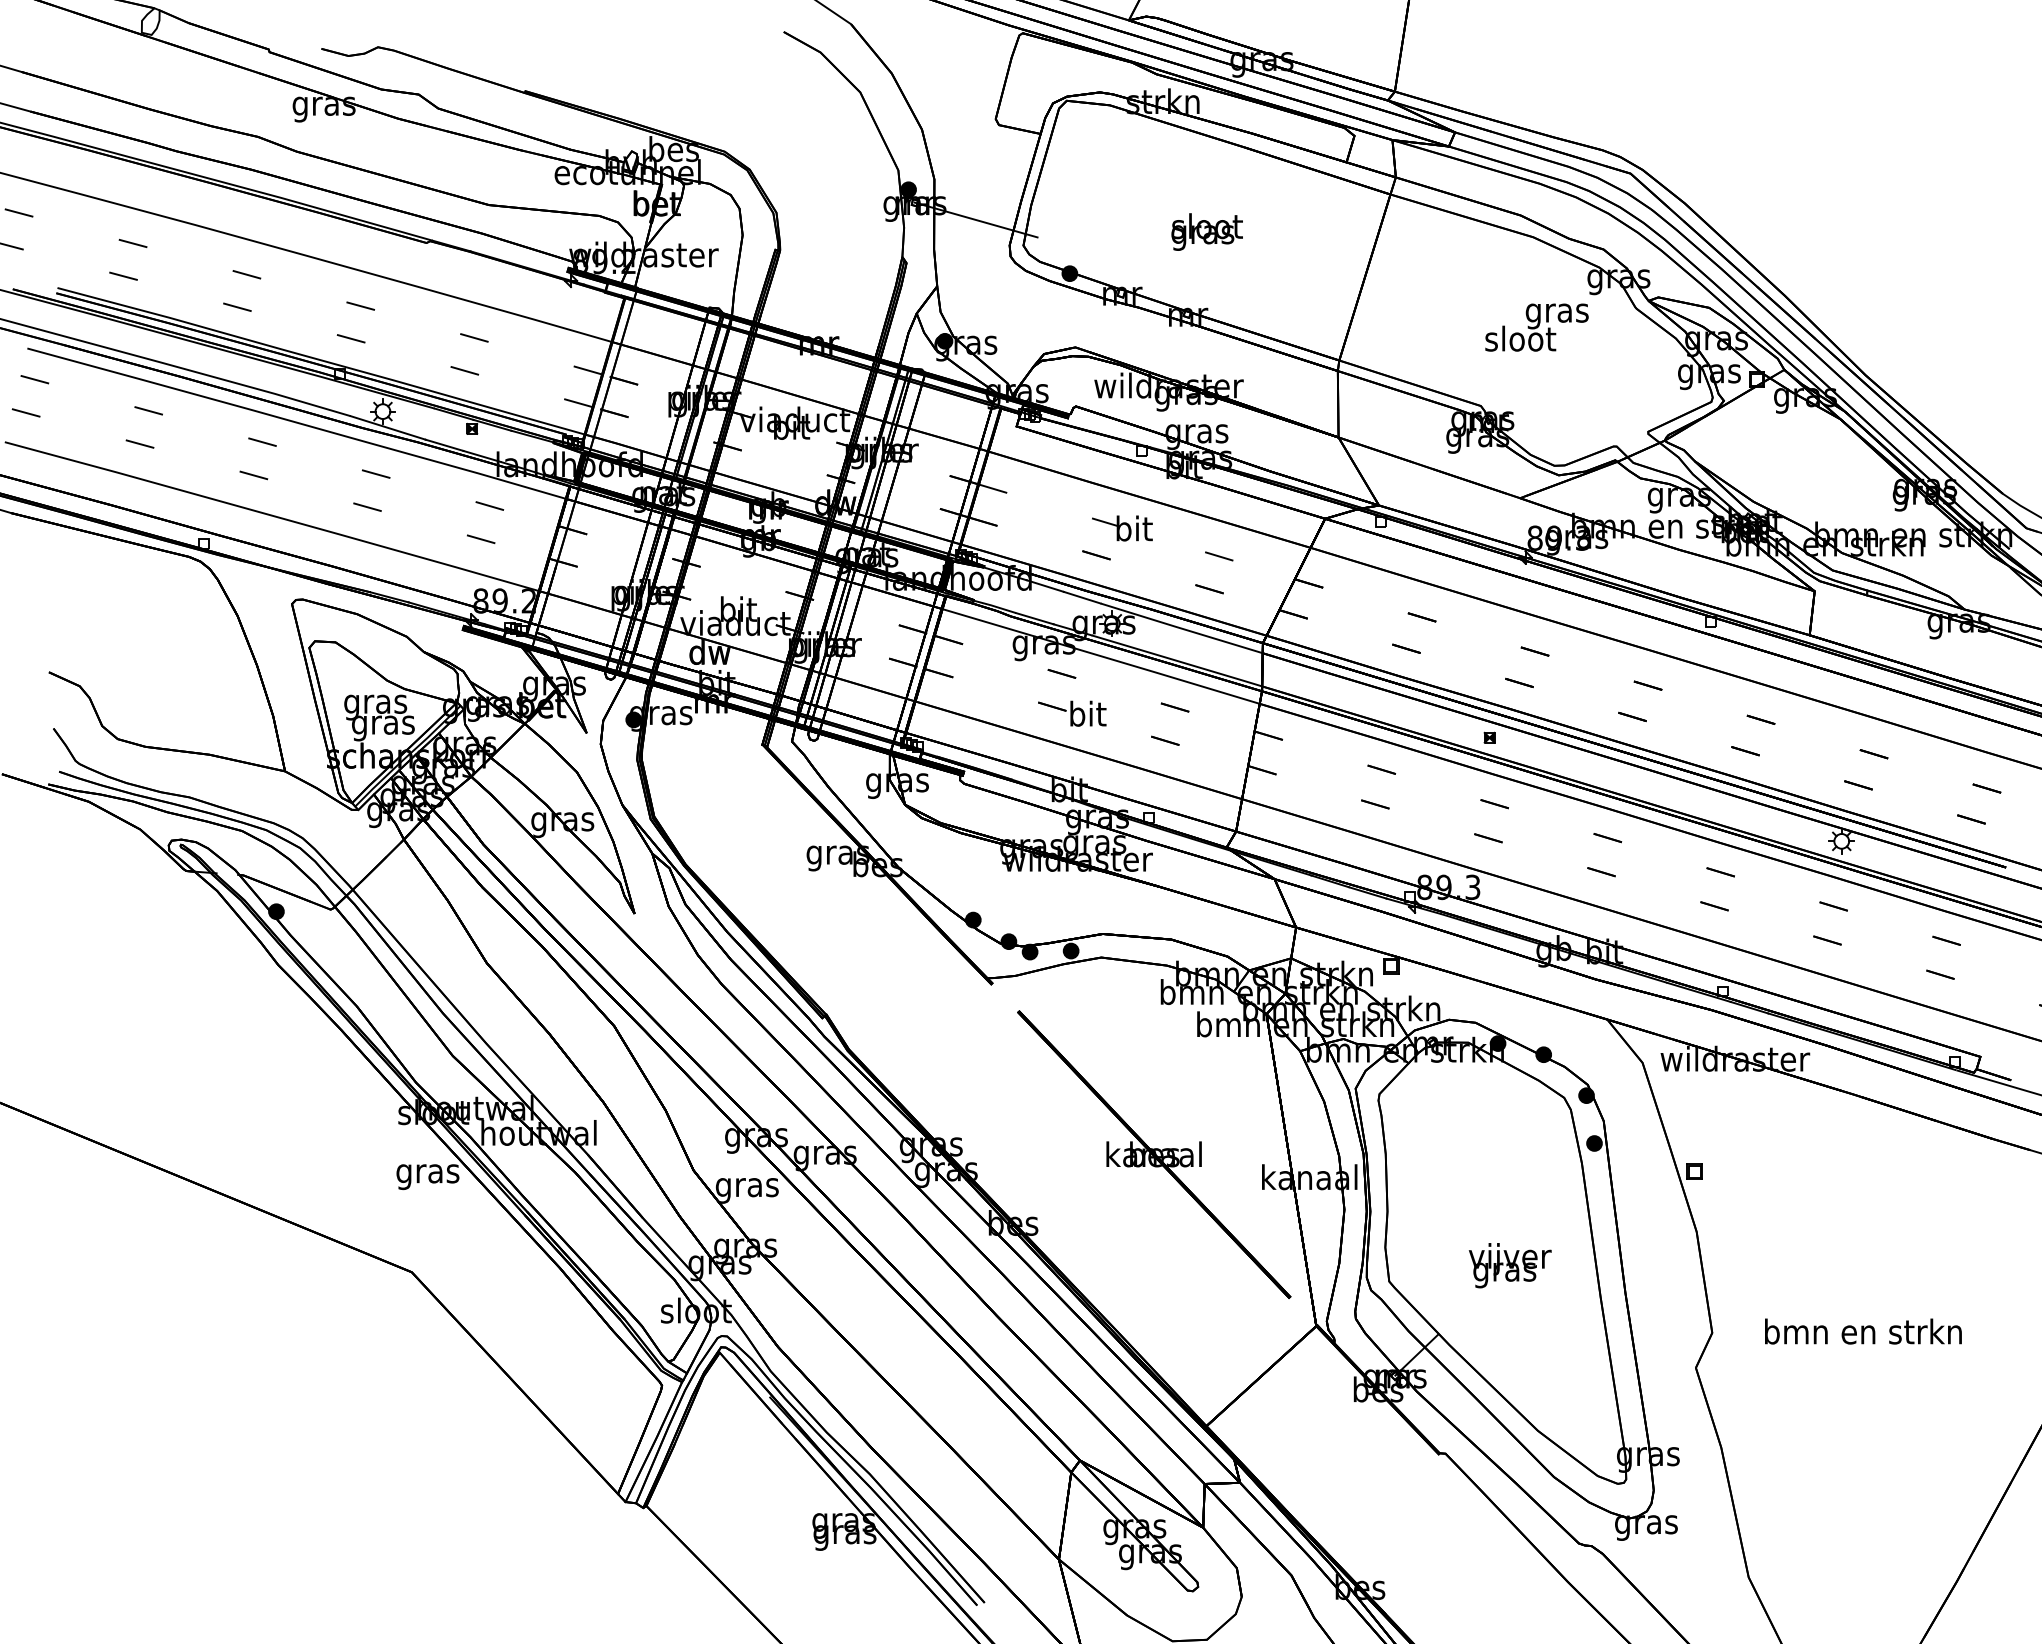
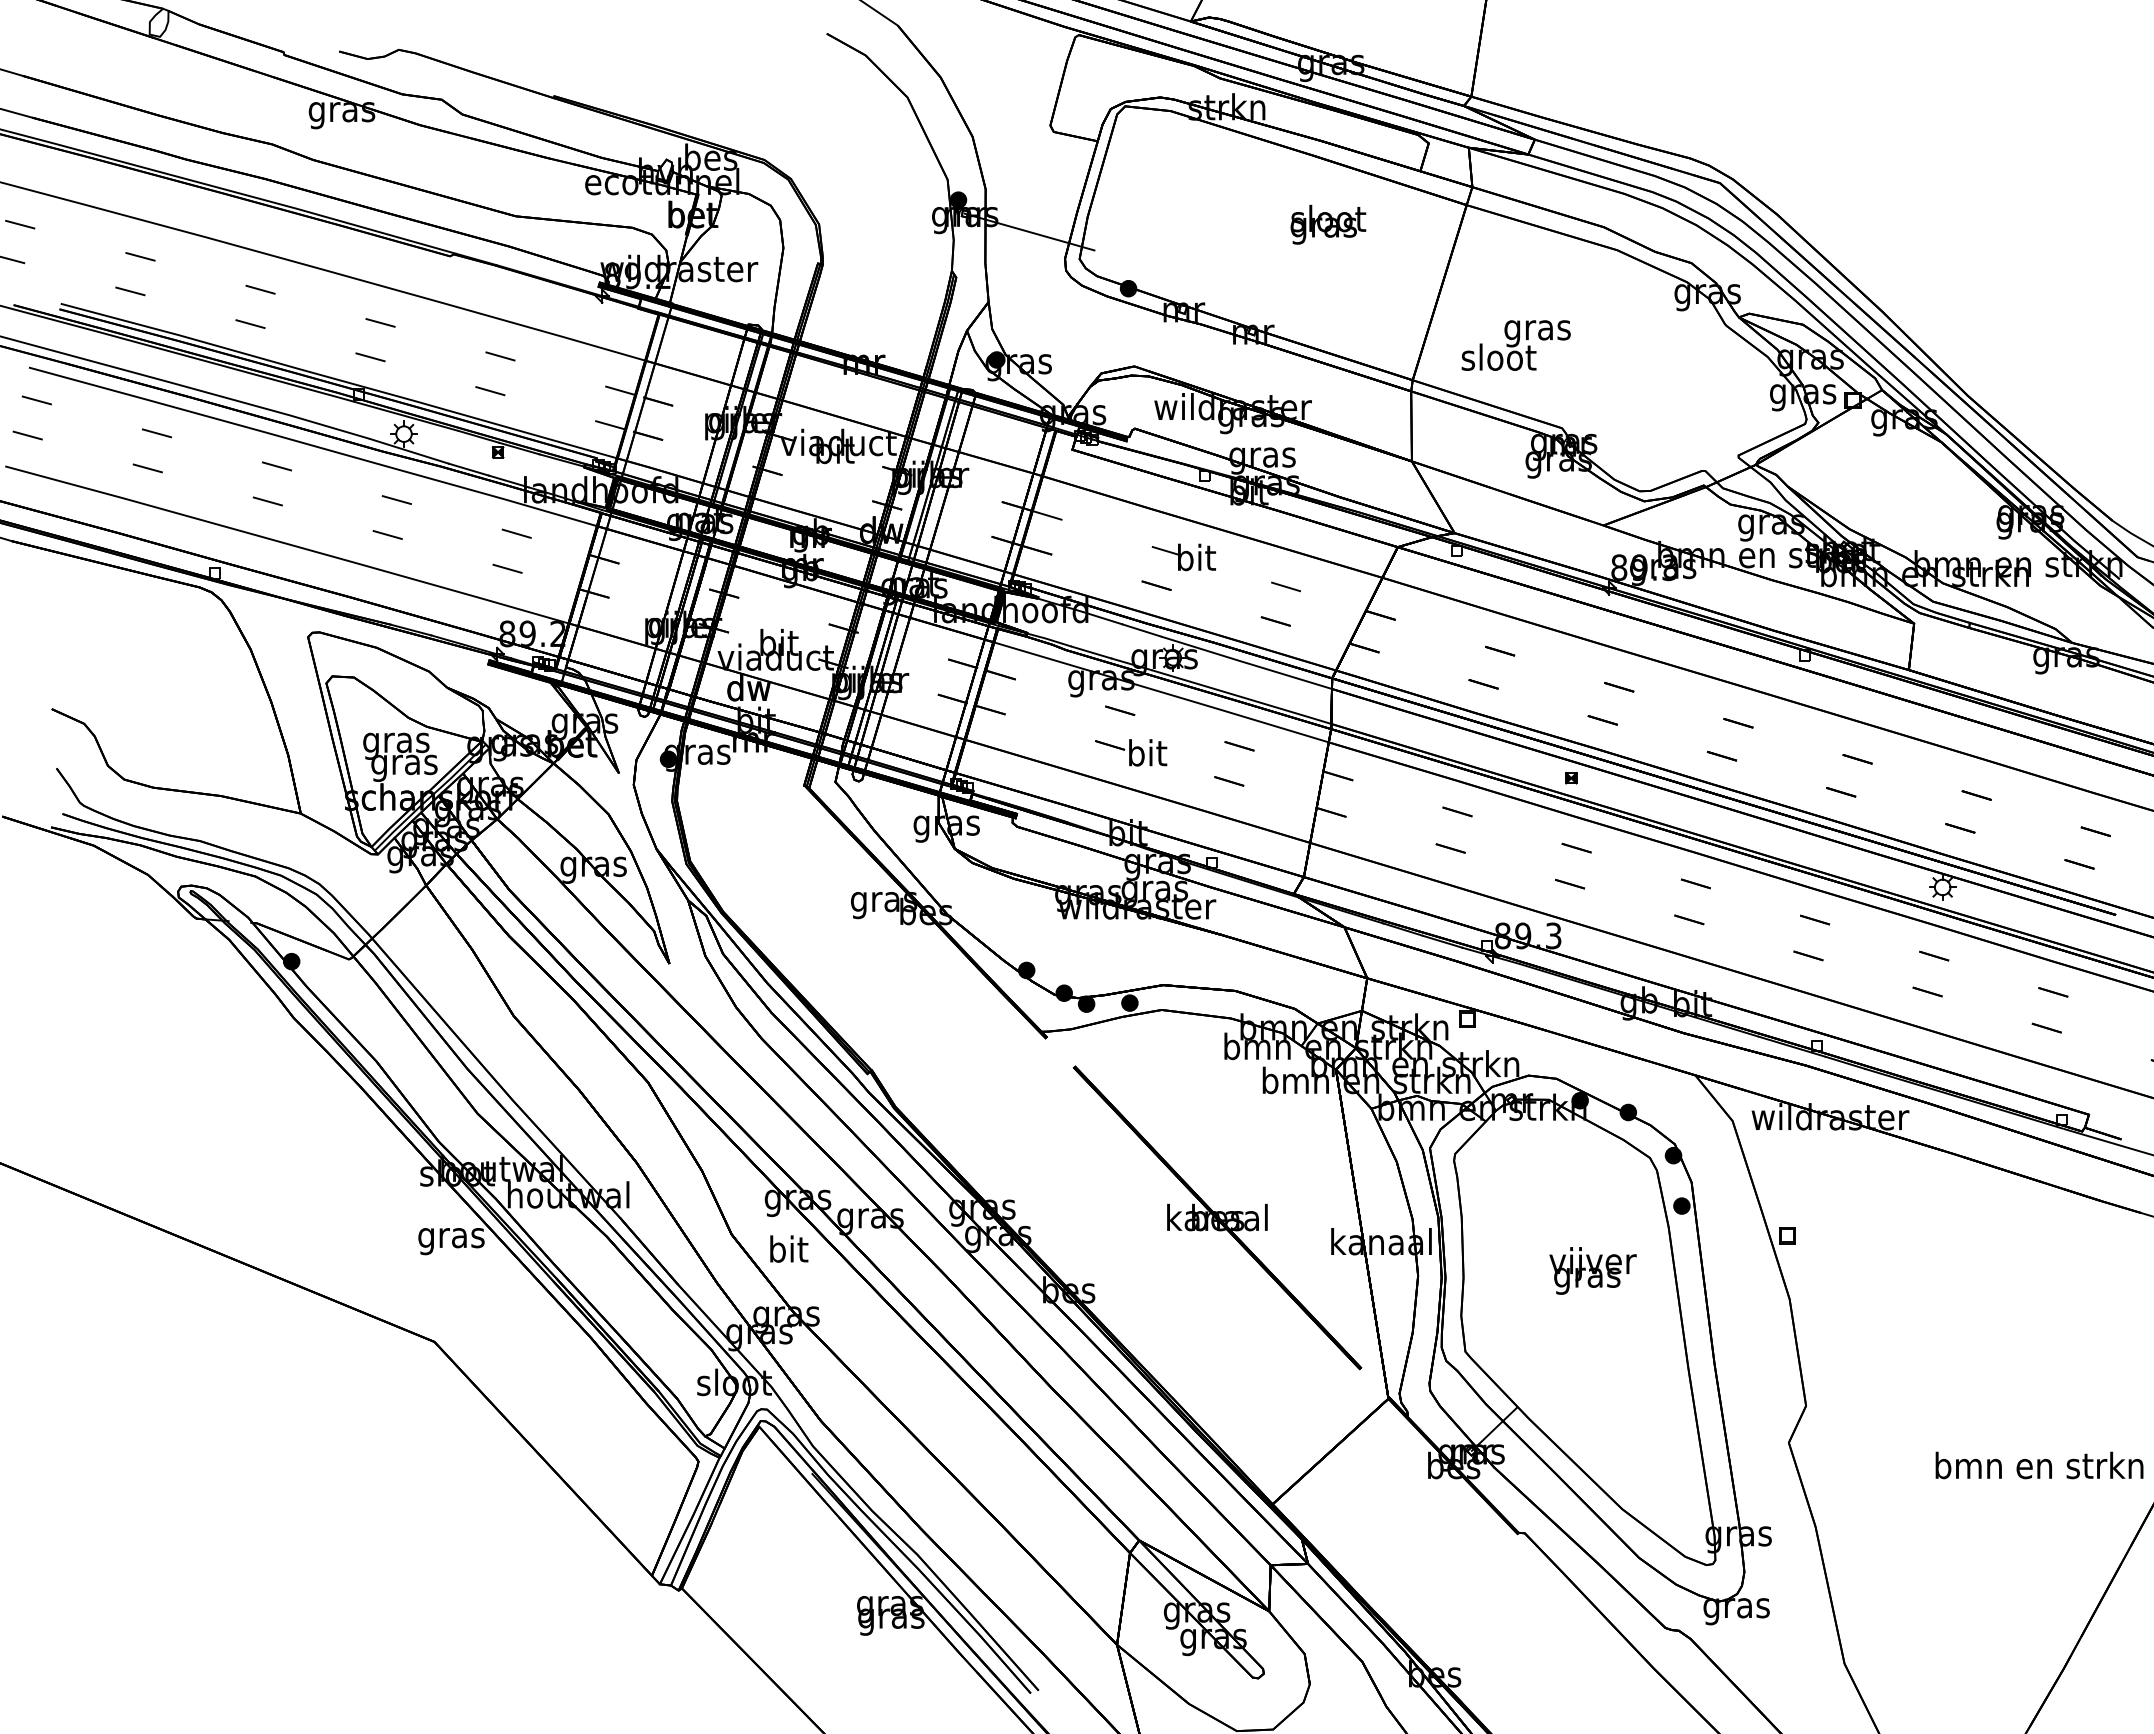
text: (1207, 231) -> (1328, 224), moved
text: (1536, 327) -> (1515, 345), moved
text: (747, 1187) -> (788, 1252), gras -> bit
text: (1509, 1265) -> (1592, 1270), moved
text: (1863, 1331) -> (2039, 1465), moved

